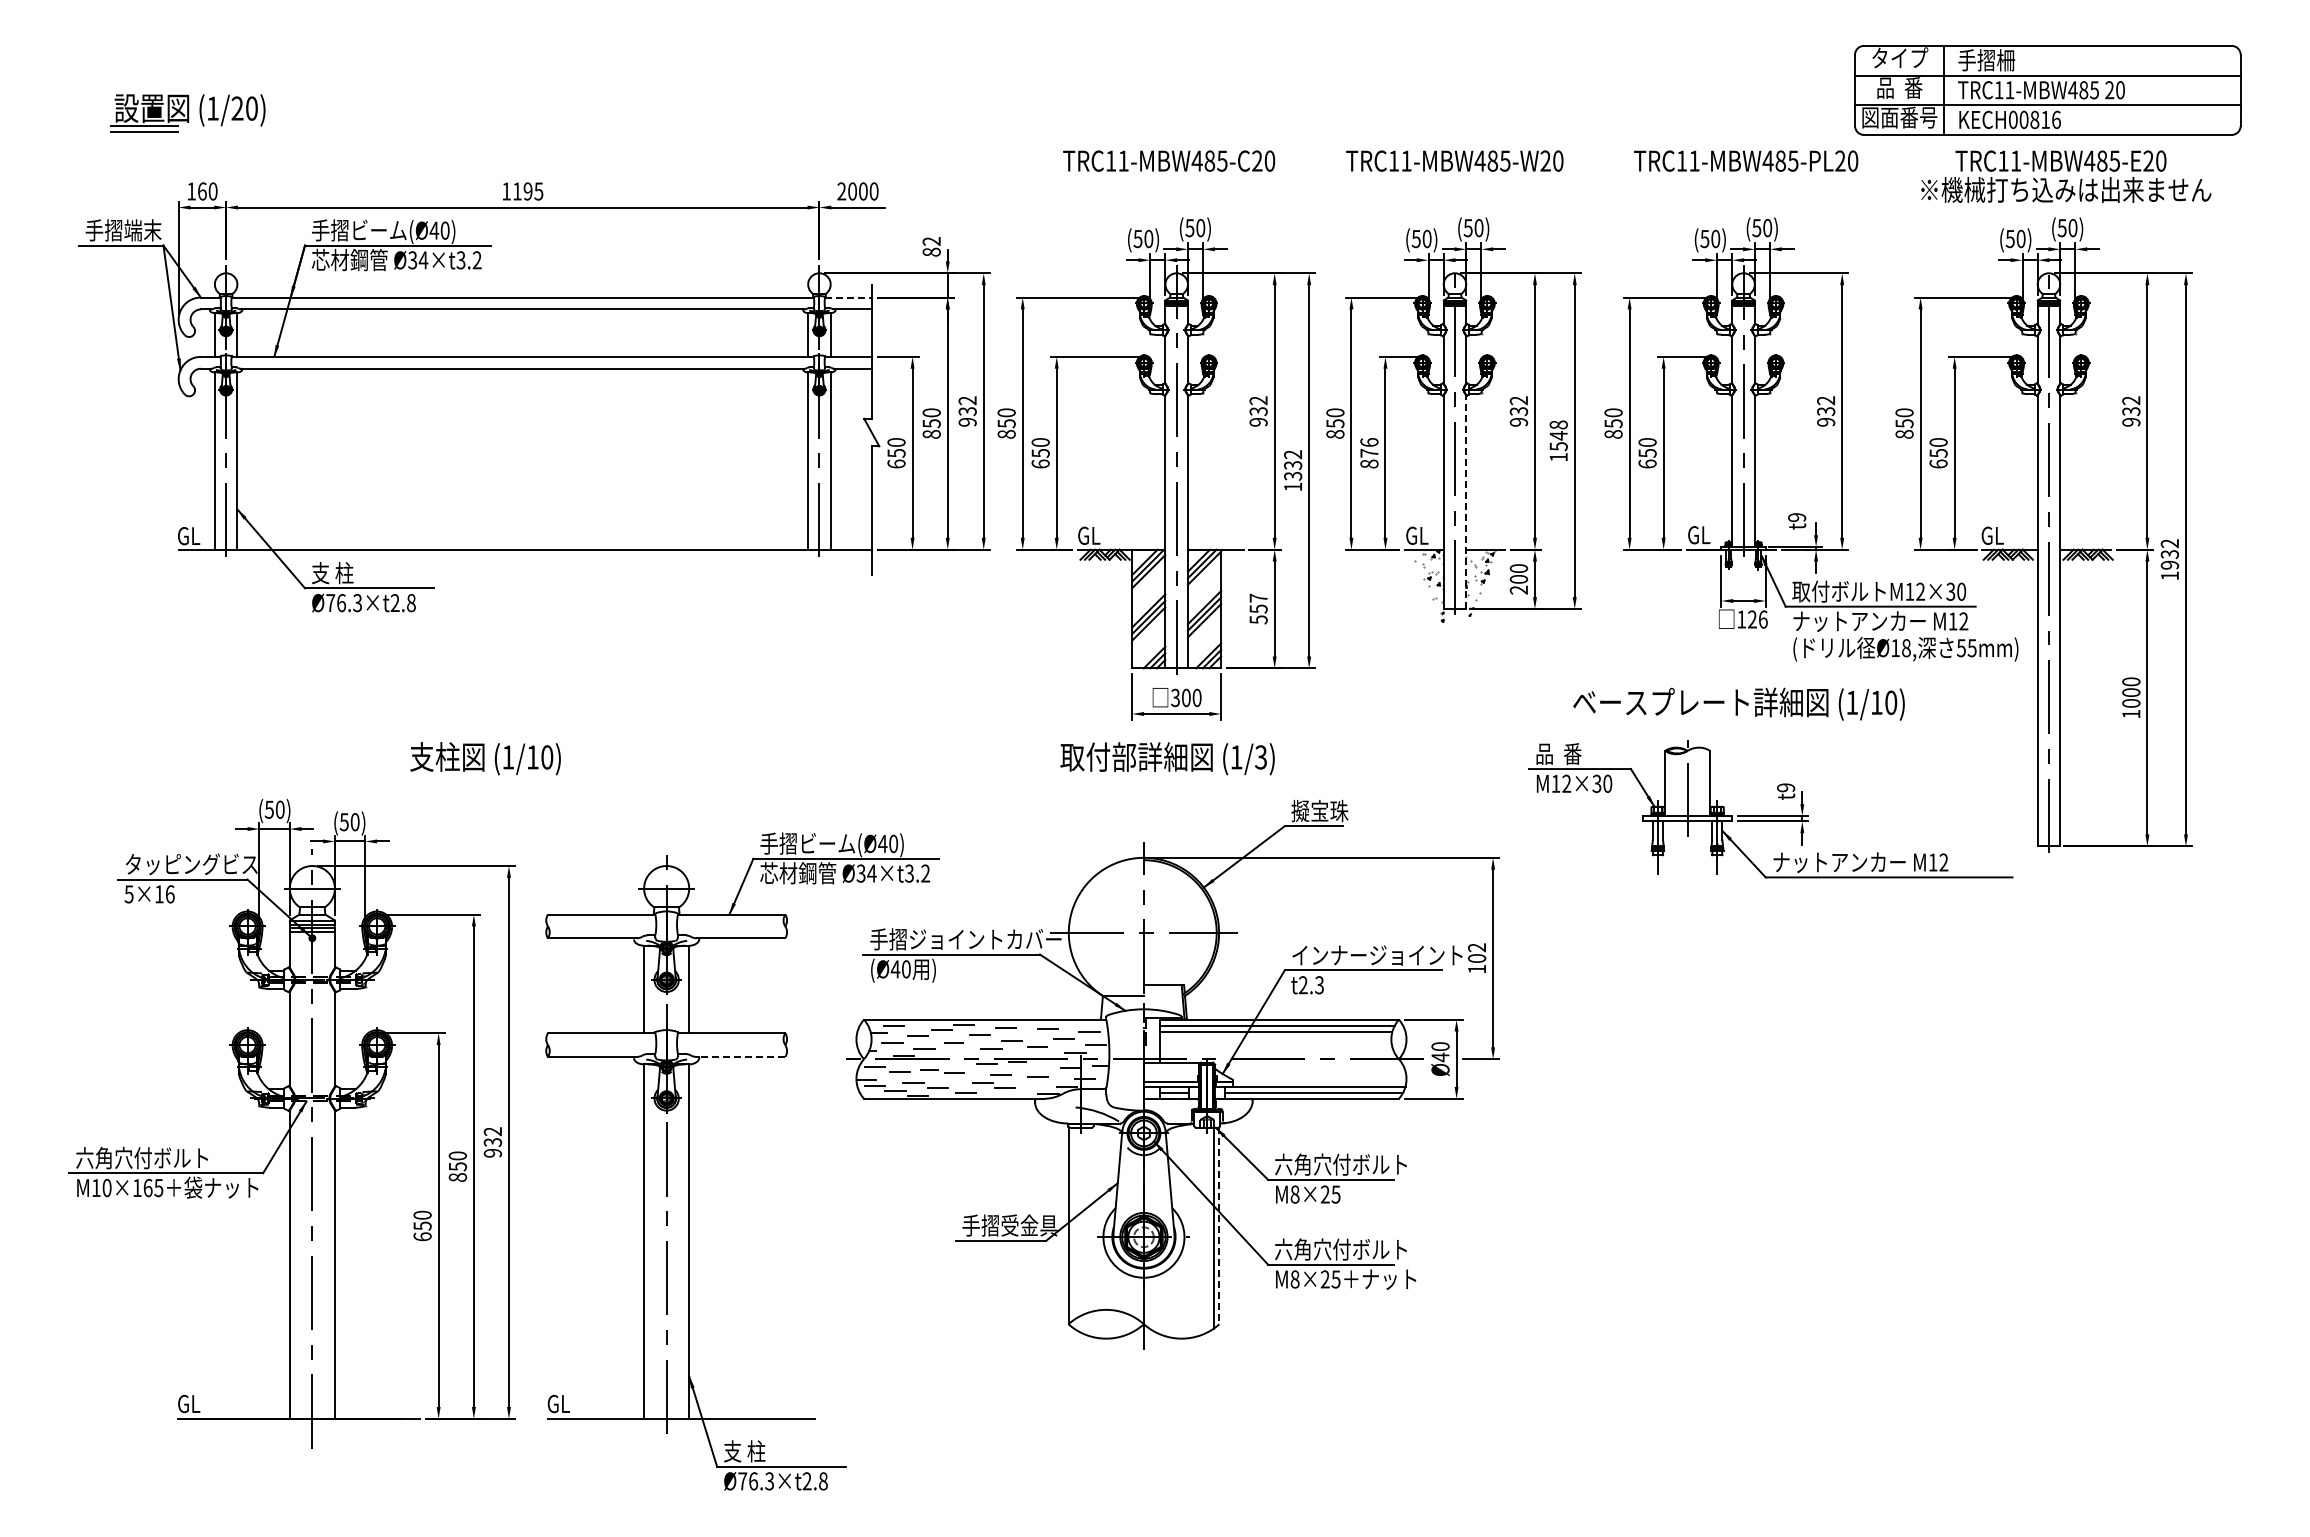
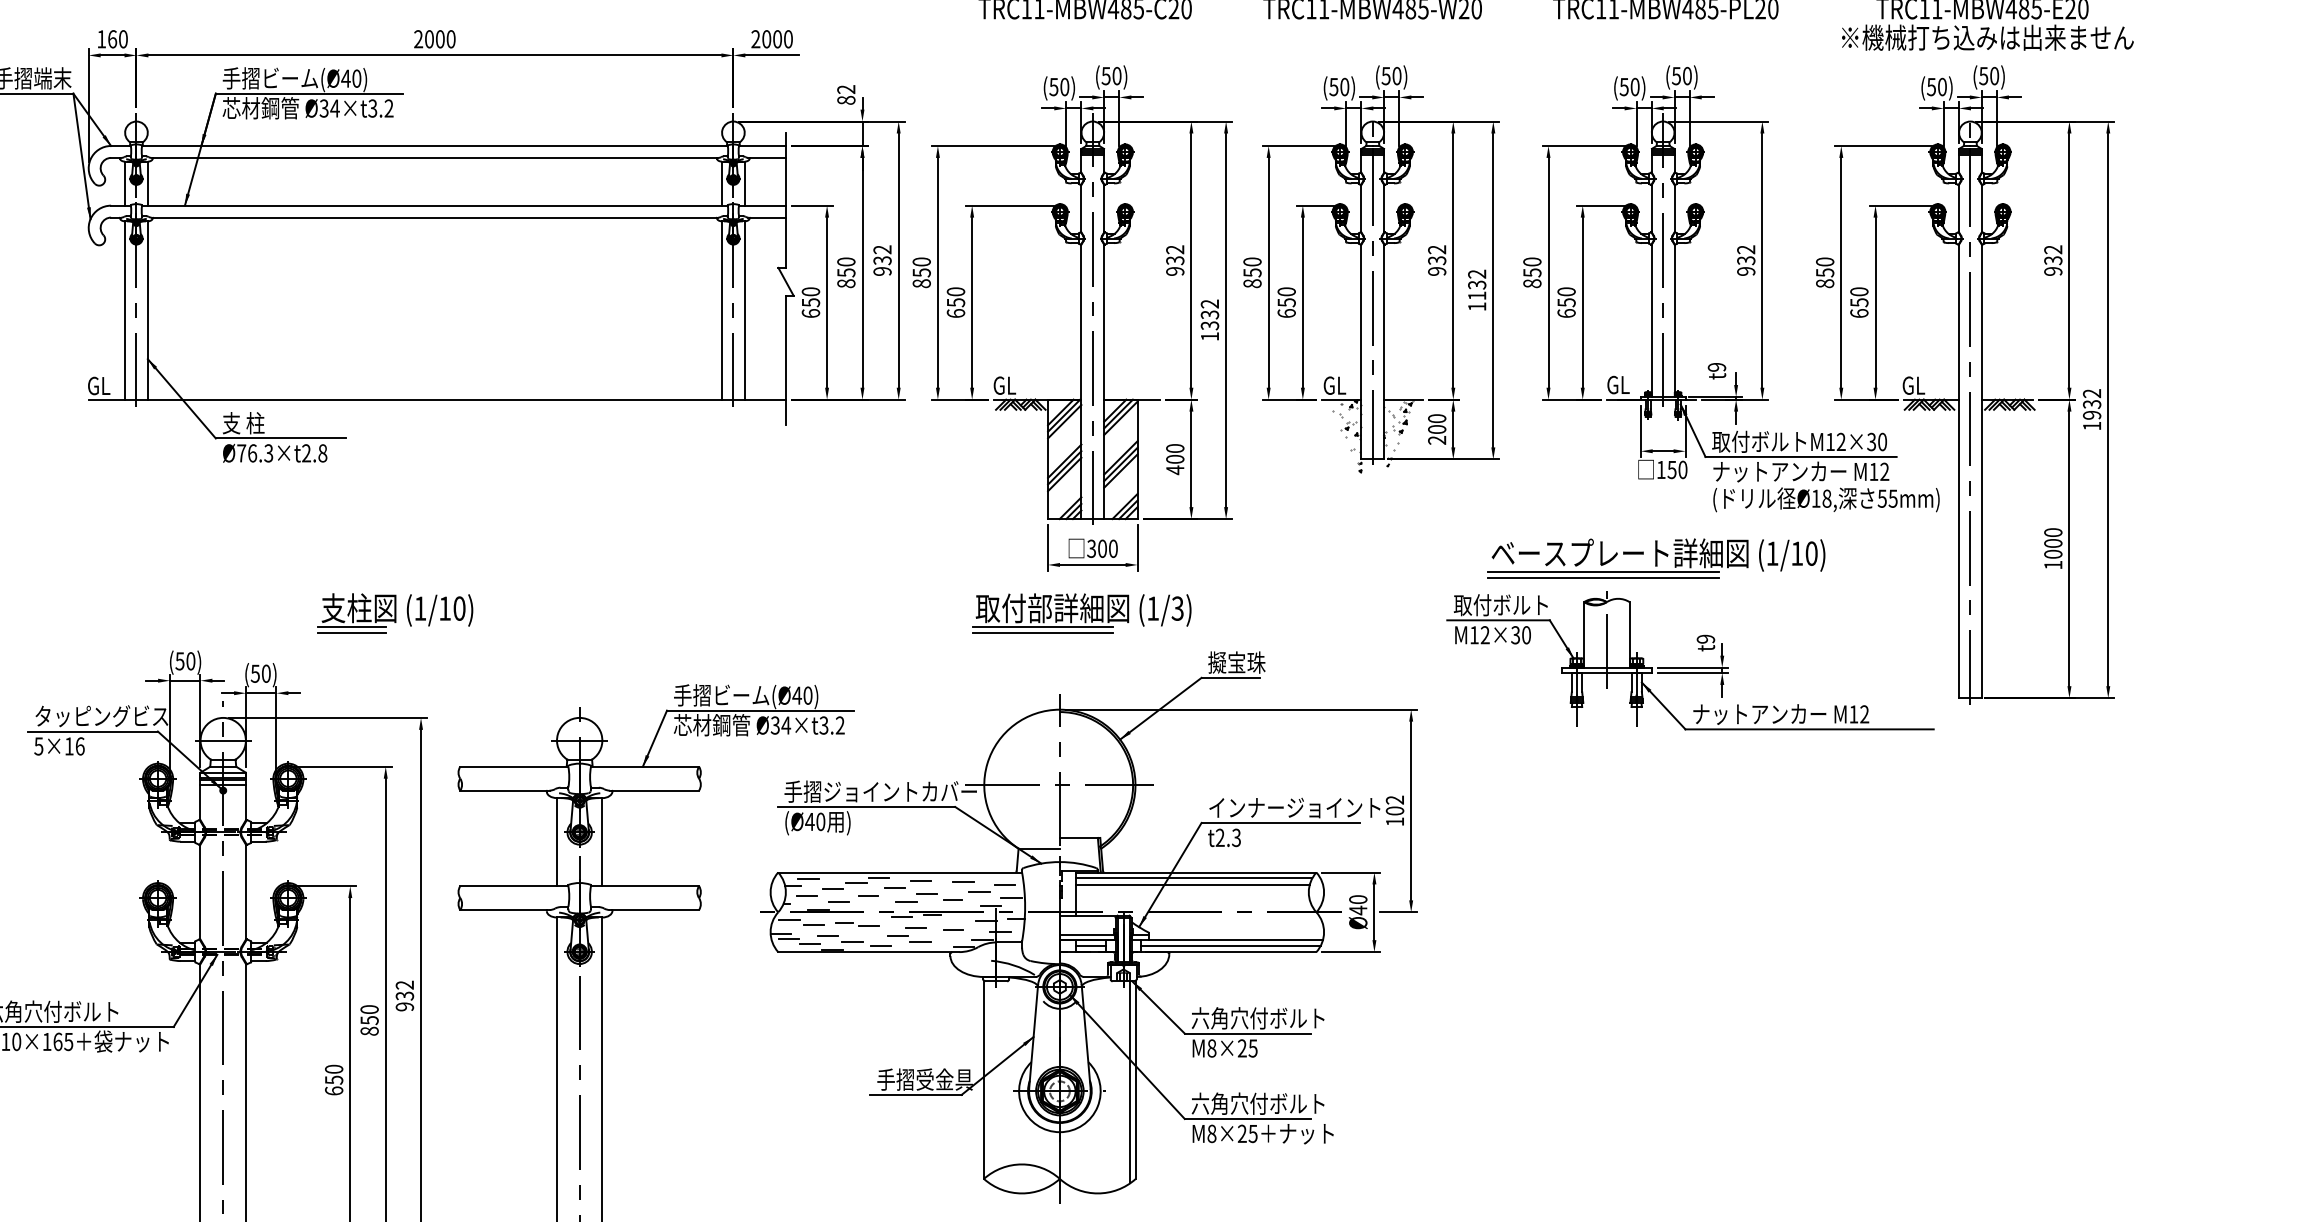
text: (522, 191) -> (434, 39), 1195 -> 2000
line: (848, 297) -> (762, 145), dashed -> solid
text: (1558, 435) -> (1476, 284), 1548 -> 1132
text: (1369, 453) -> (1286, 302), 876 -> 650
line: (1466, 502) -> (1384, 352), dashed -> solid
text: (1258, 608) -> (1175, 458), 557 -> 400
text: (1757, 619) -> (1677, 469), 126 -> 150
line: (1684, 720) -> (1603, 571), added
line: (1684, 726) -> (1603, 577), added
text: (1581, 753) -> (1500, 604), 品  番 -> 取付ボルト
line: (439, 775) -> (351, 626), added
line: (1126, 775) -> (1042, 626), added
line: (439, 781) -> (351, 632), added
line: (1126, 781) -> (1042, 632), added
line: (741, 1056) -> (654, 909), dashed -> solid
line: (1219, 1226) -> (1135, 1080), dashed -> solid

